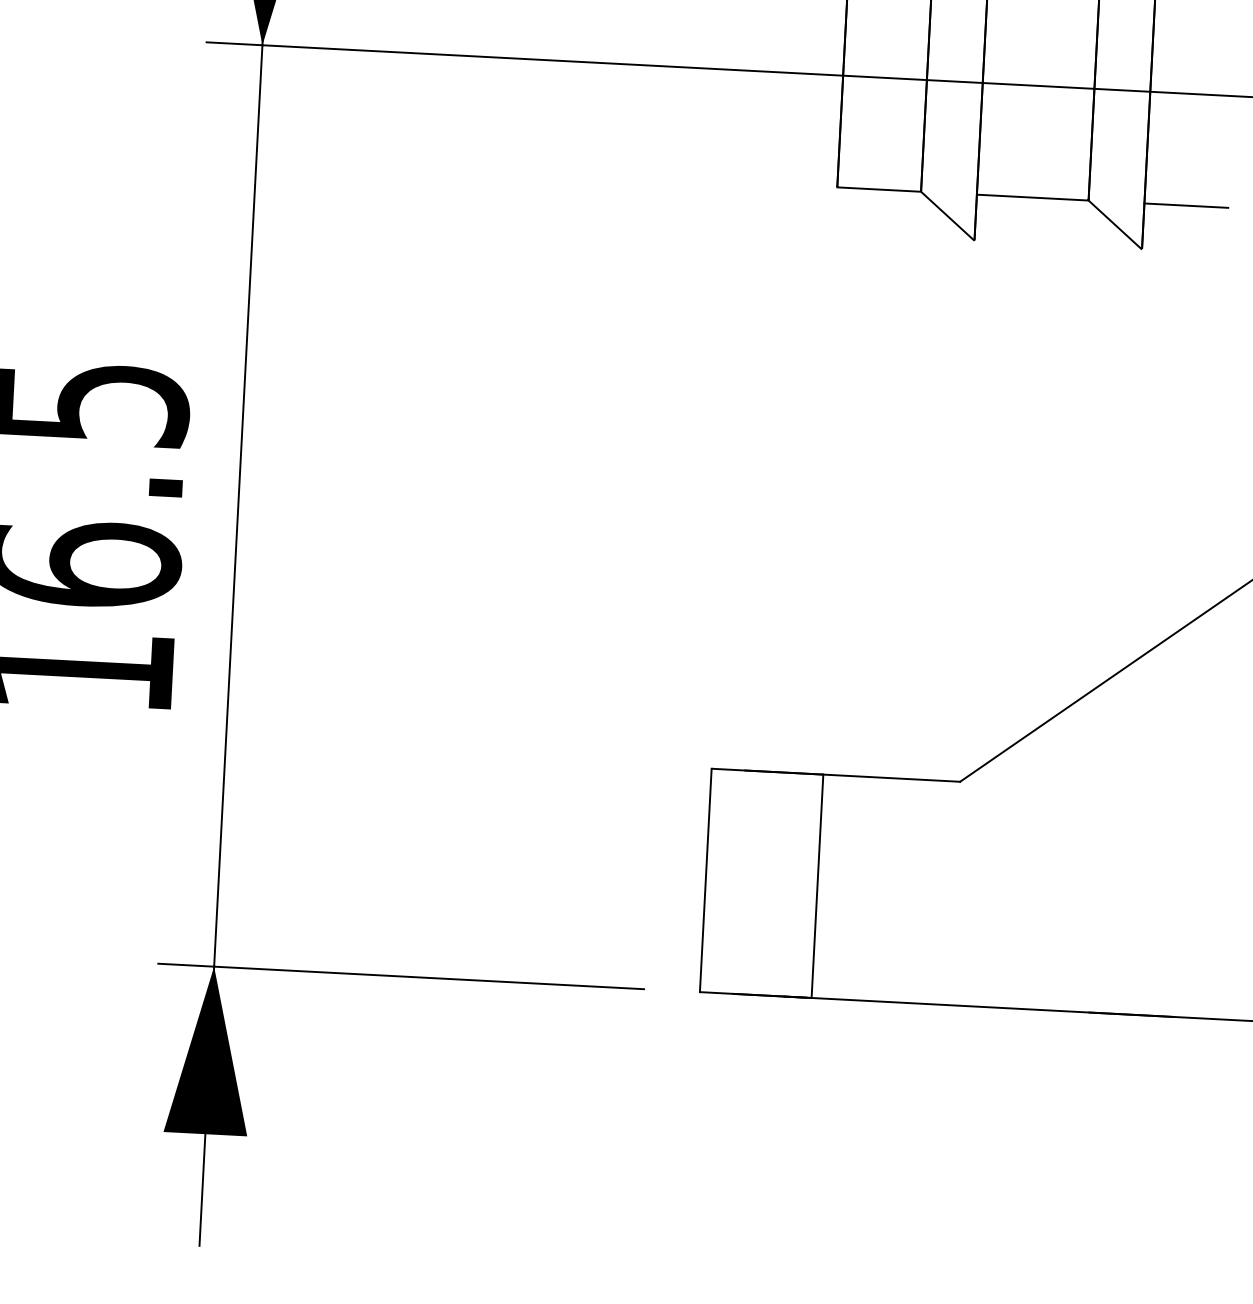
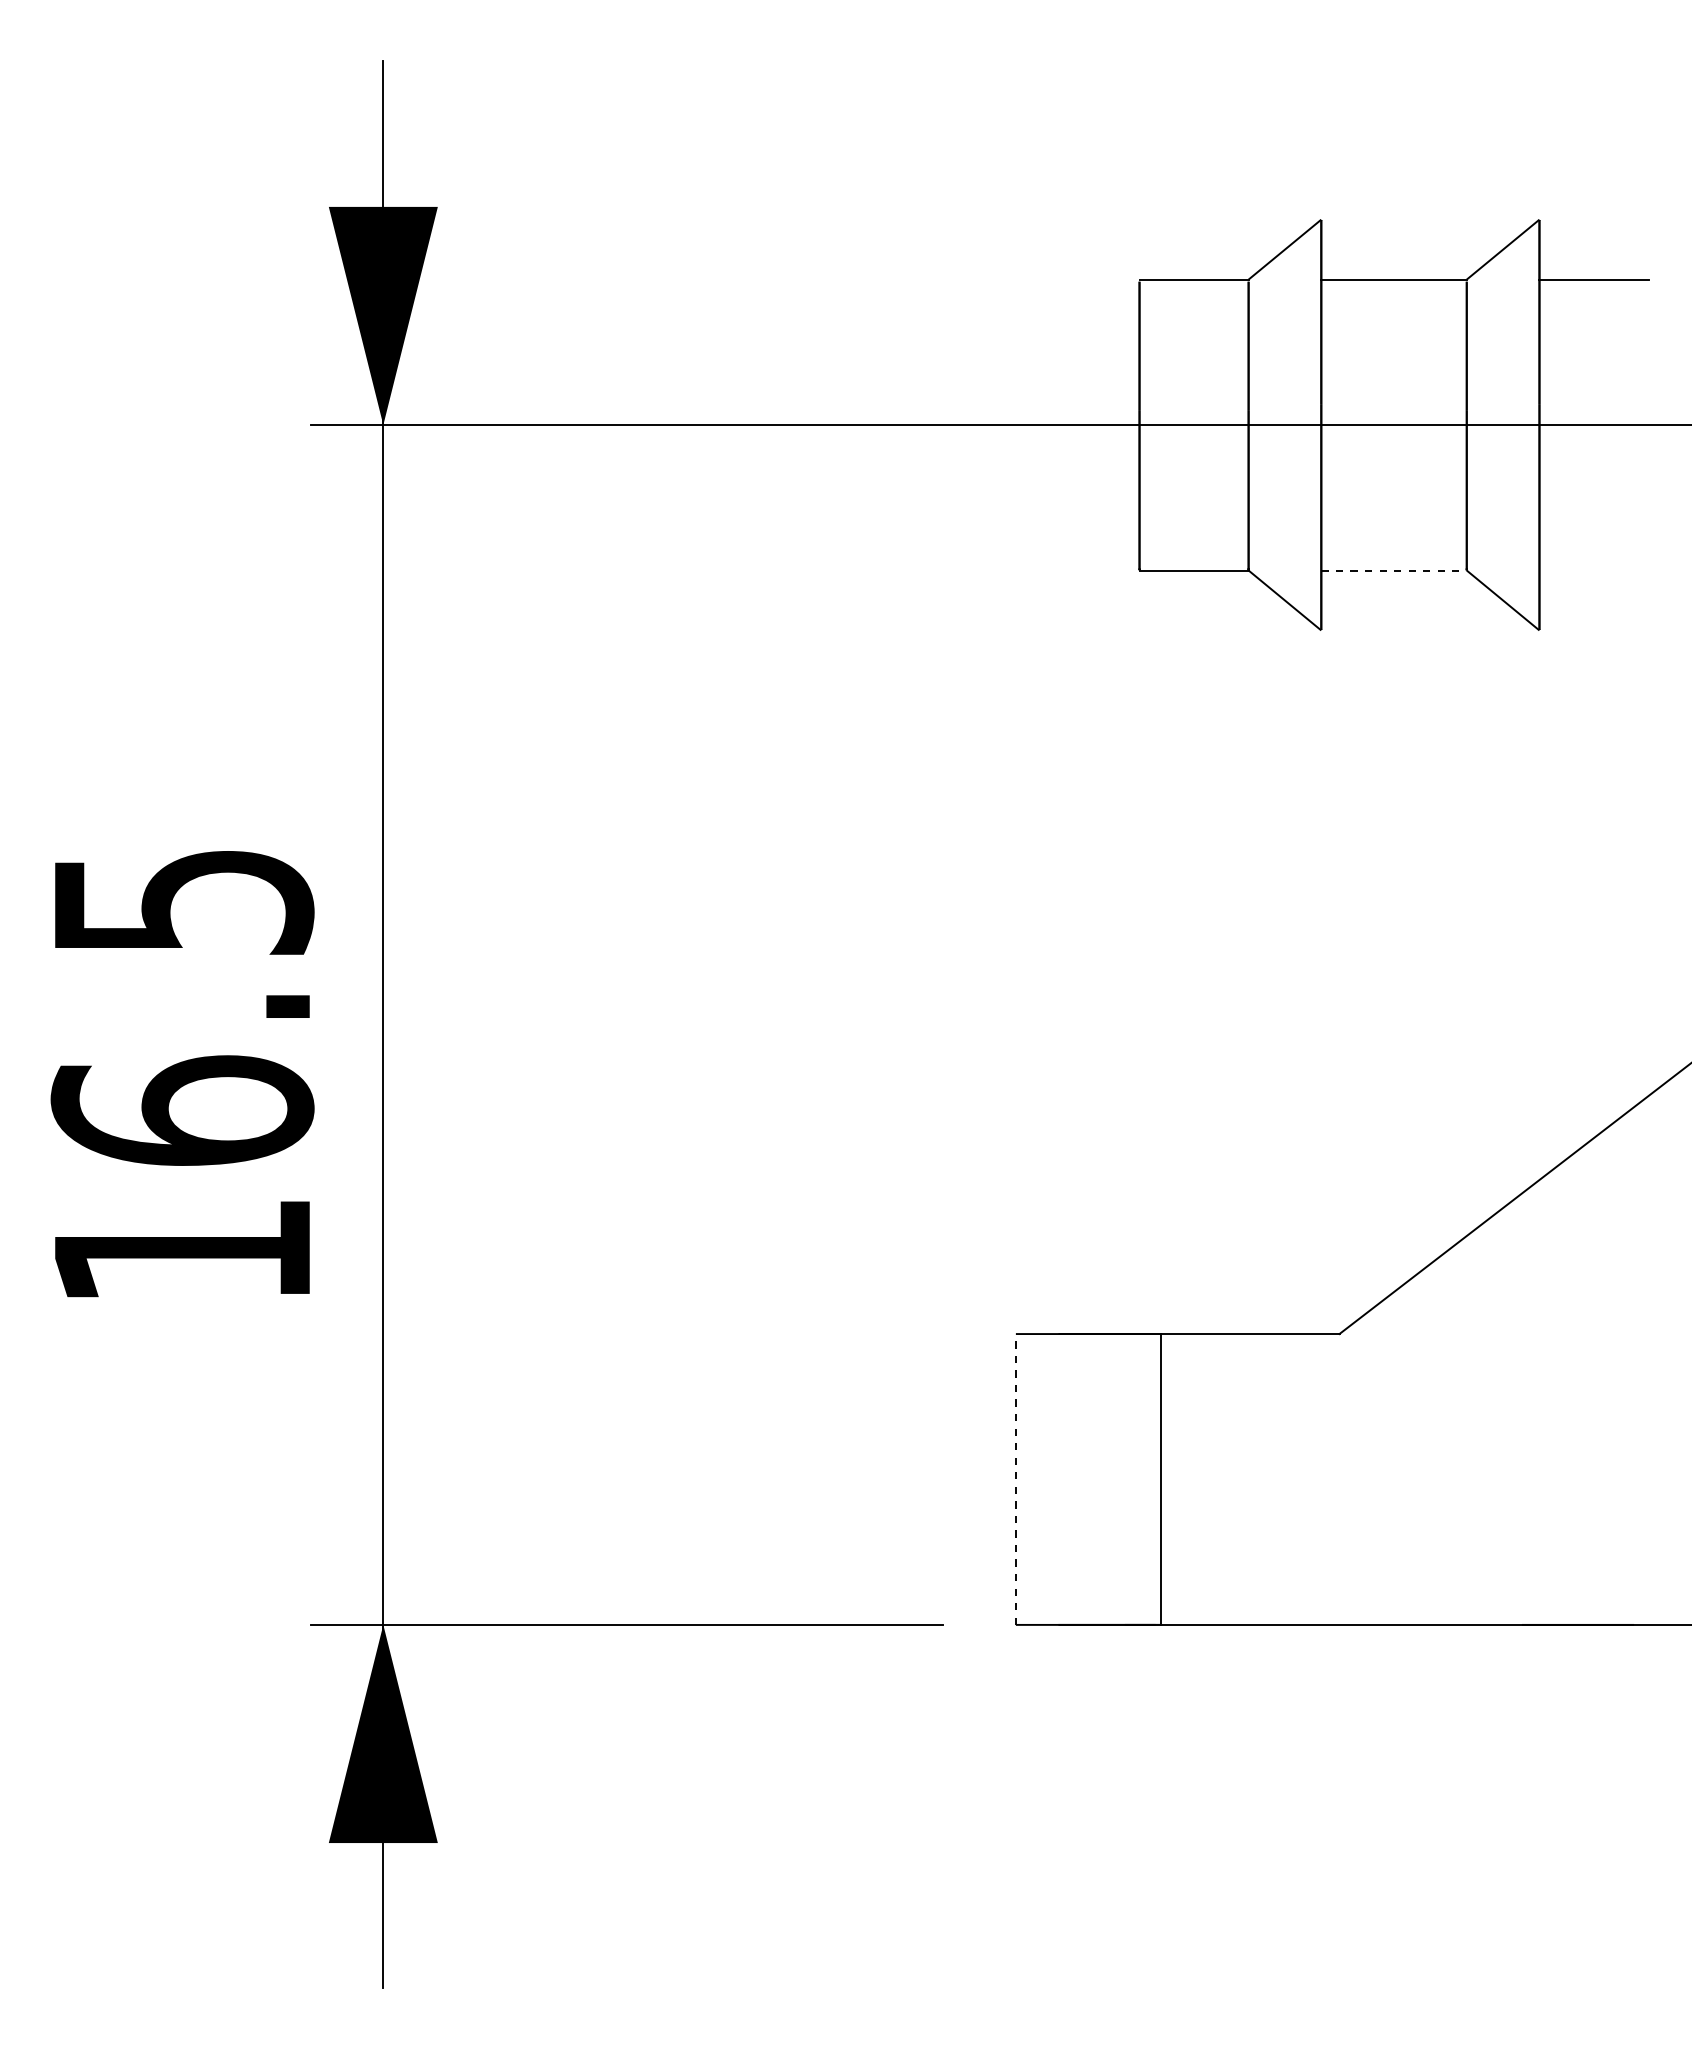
line: (1033, 197) -> (1394, 570), solid -> dashed
line: (1185, 205) -> (1593, 570), removed
line: (705, 879) -> (1015, 1478), solid -> dashed

